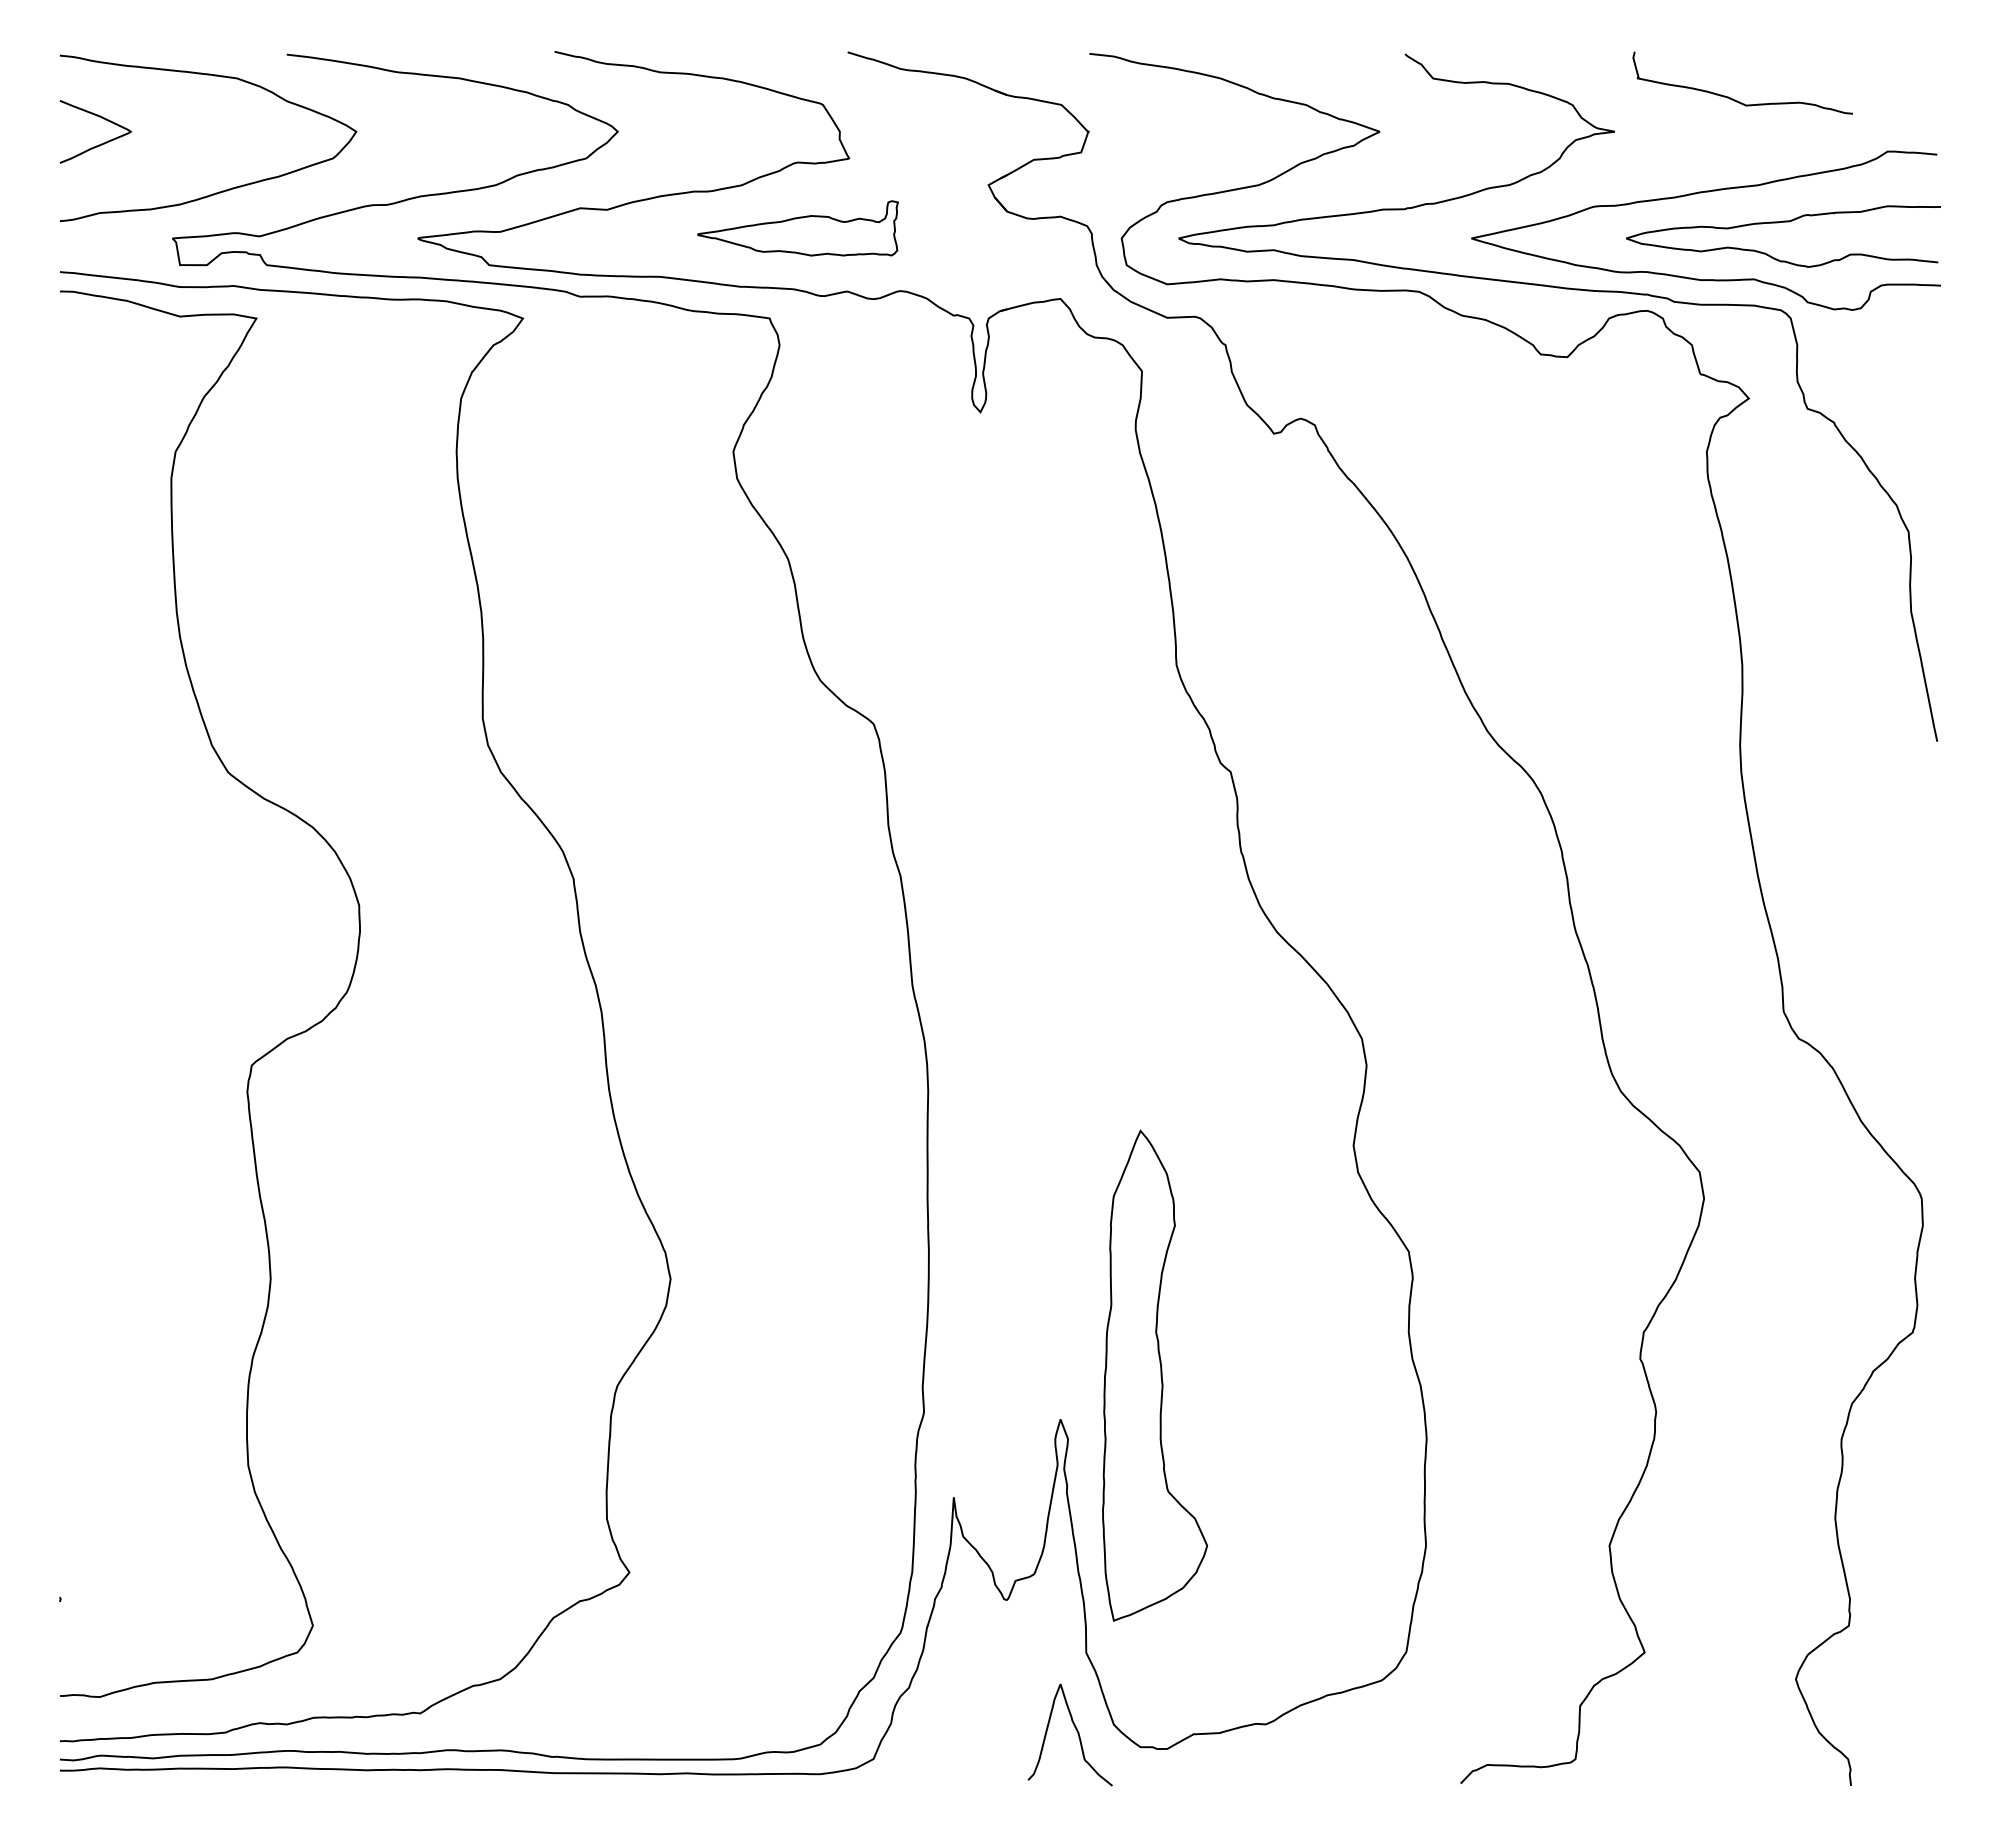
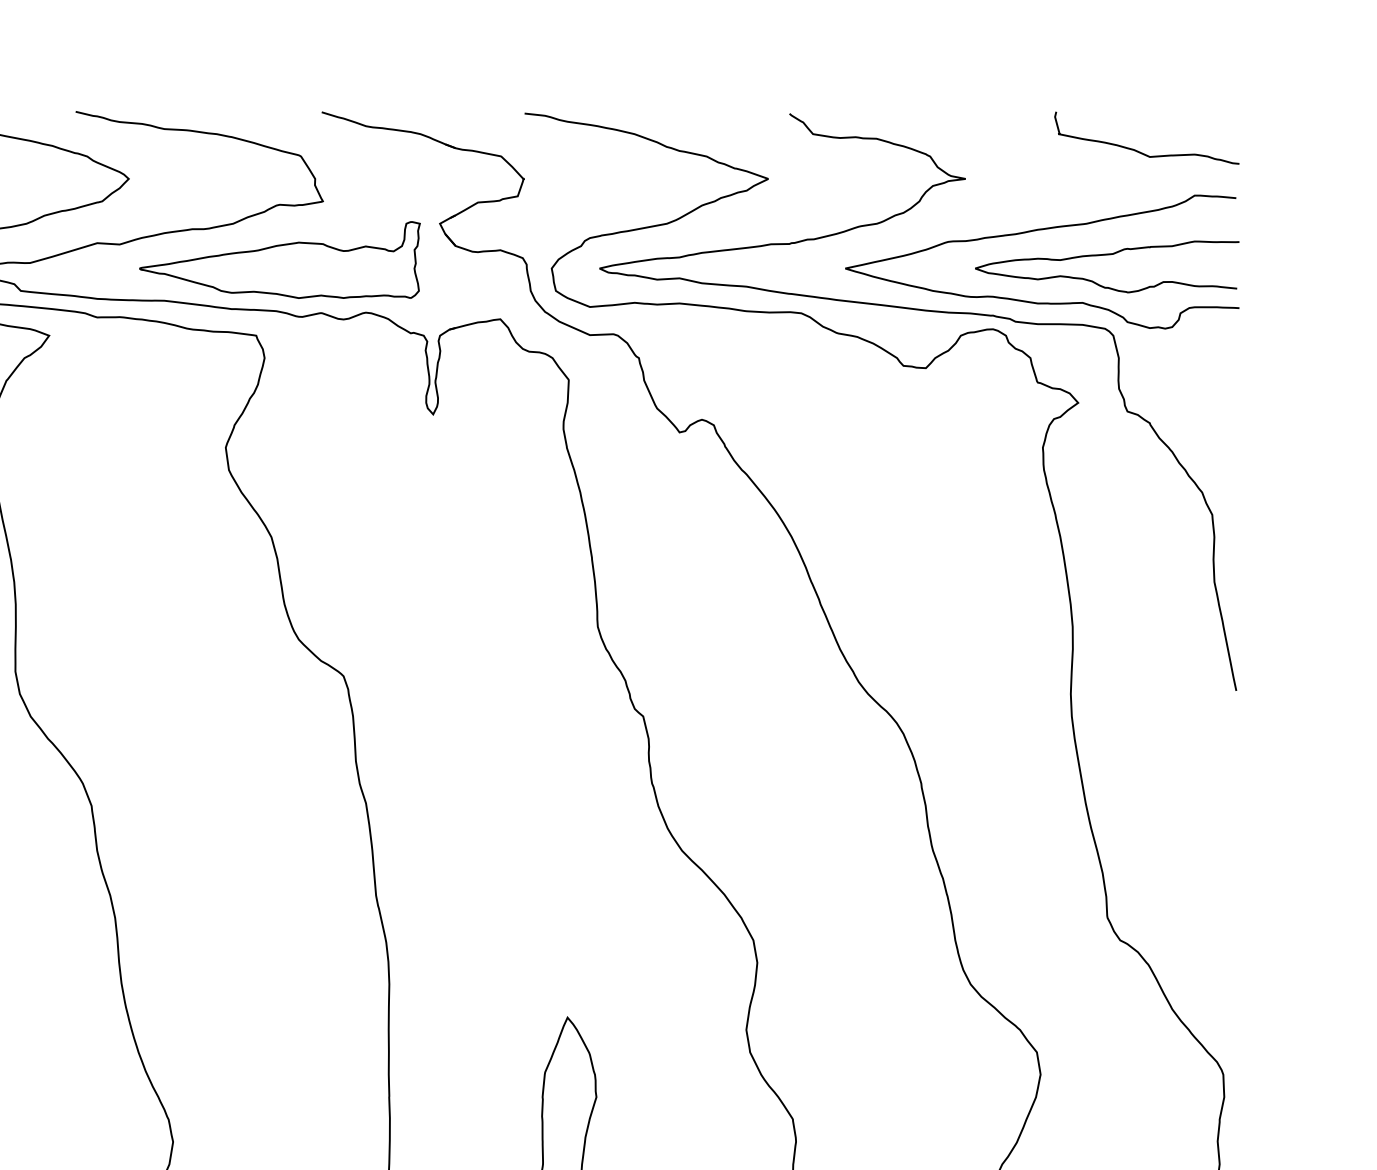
curve: (1733, 98) -> (1139, 151), moved
part: (797, 228) -> (279, 260), size x1.67

